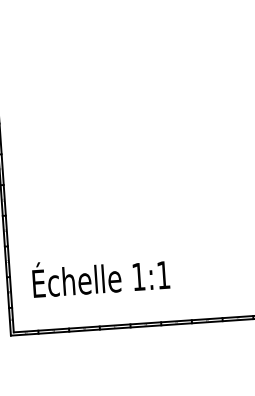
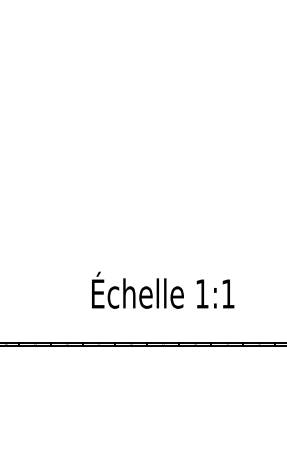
text: (101, 275) -> (163, 289), moved

